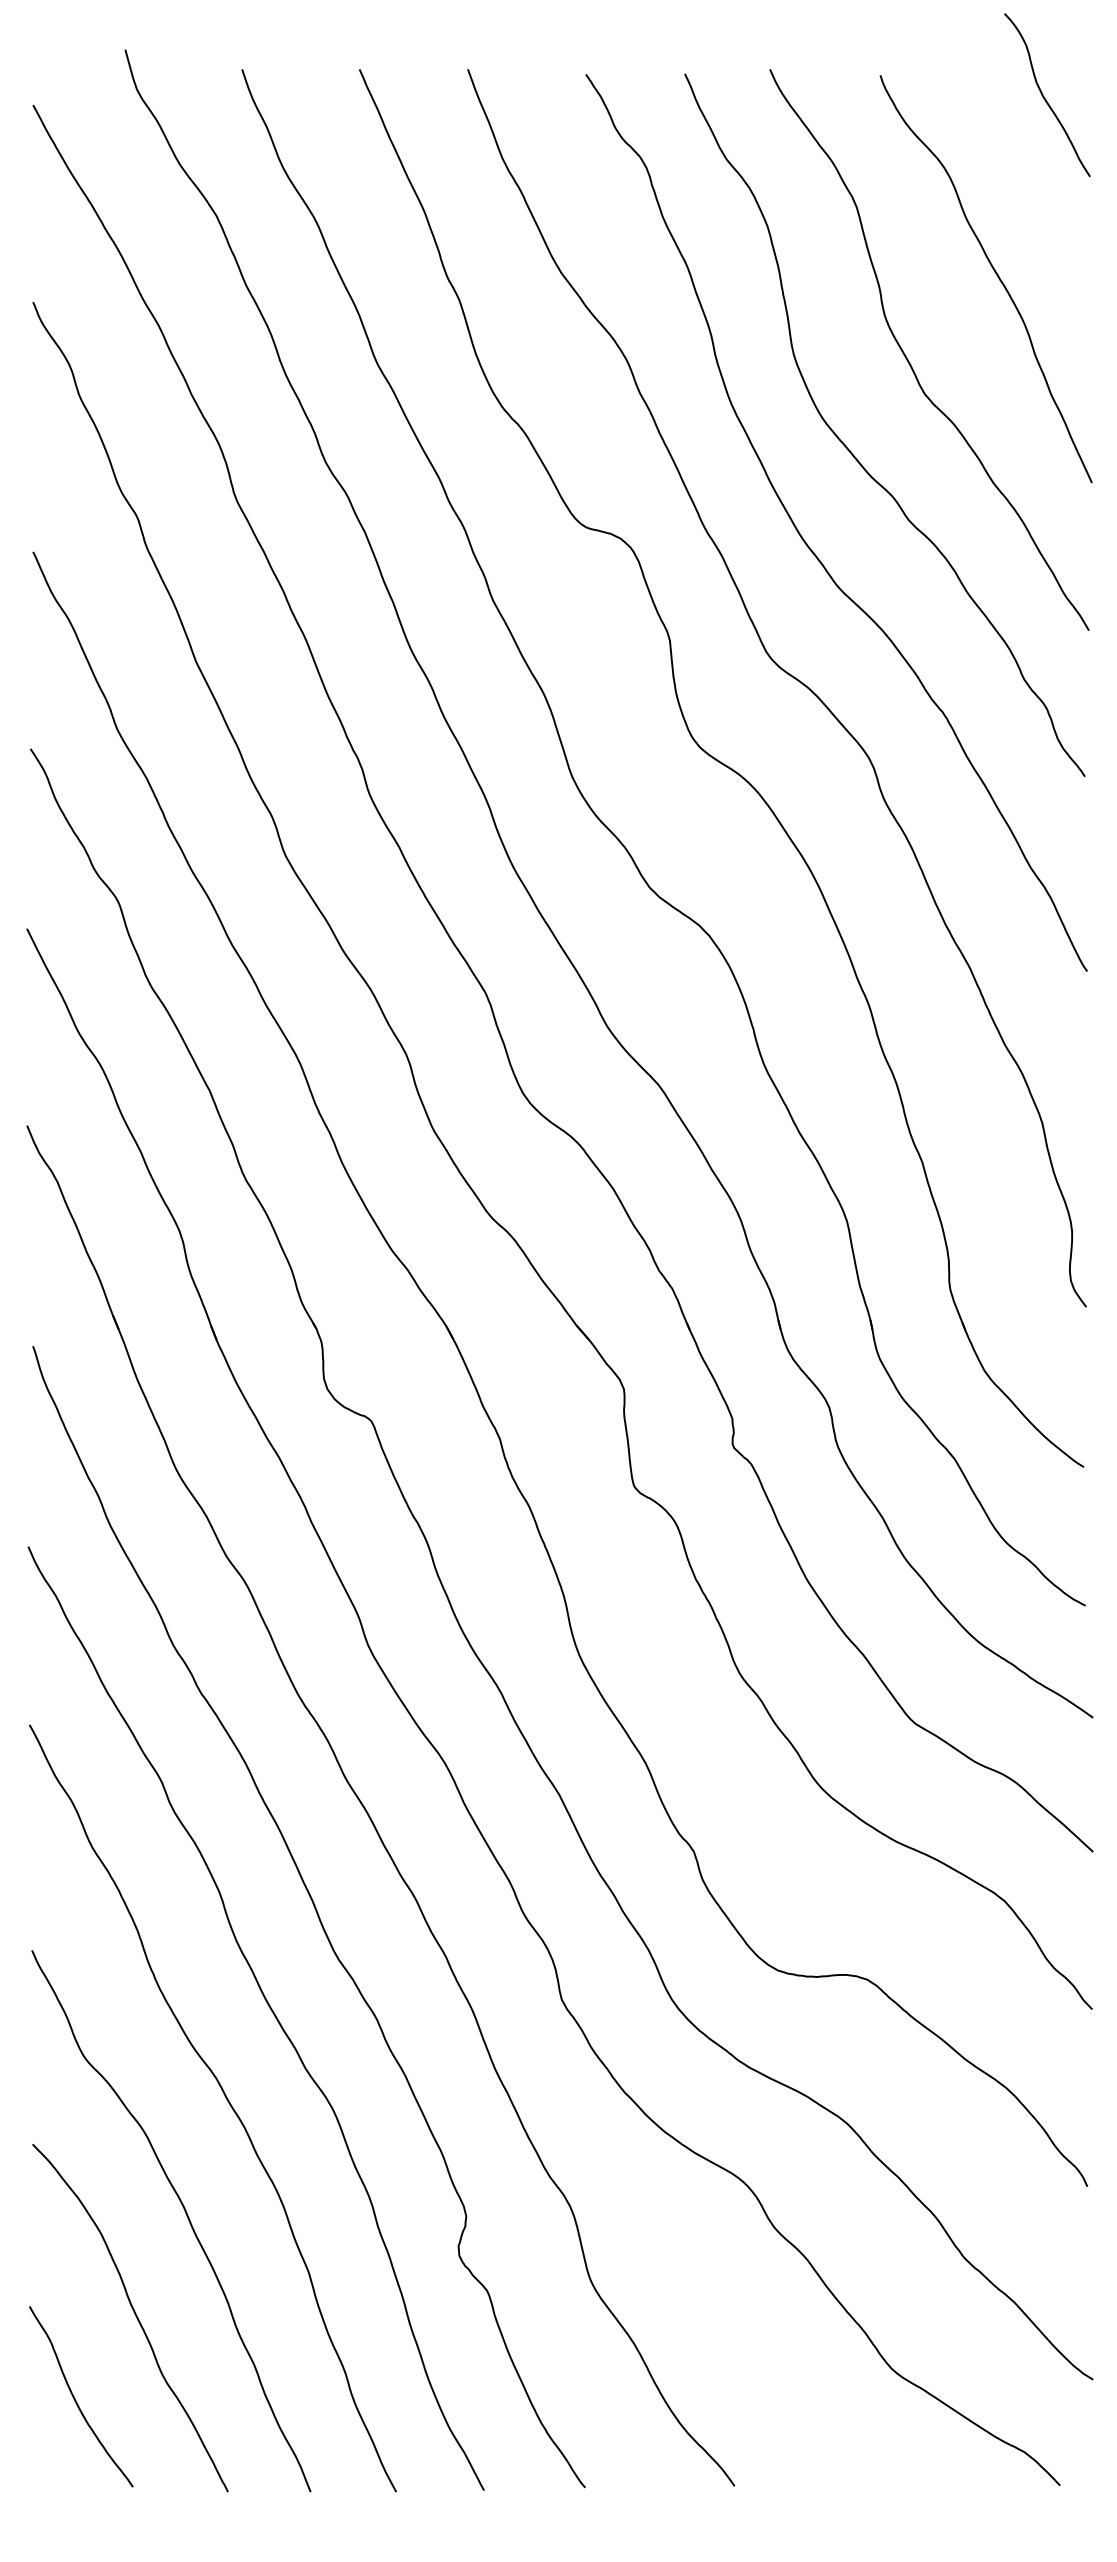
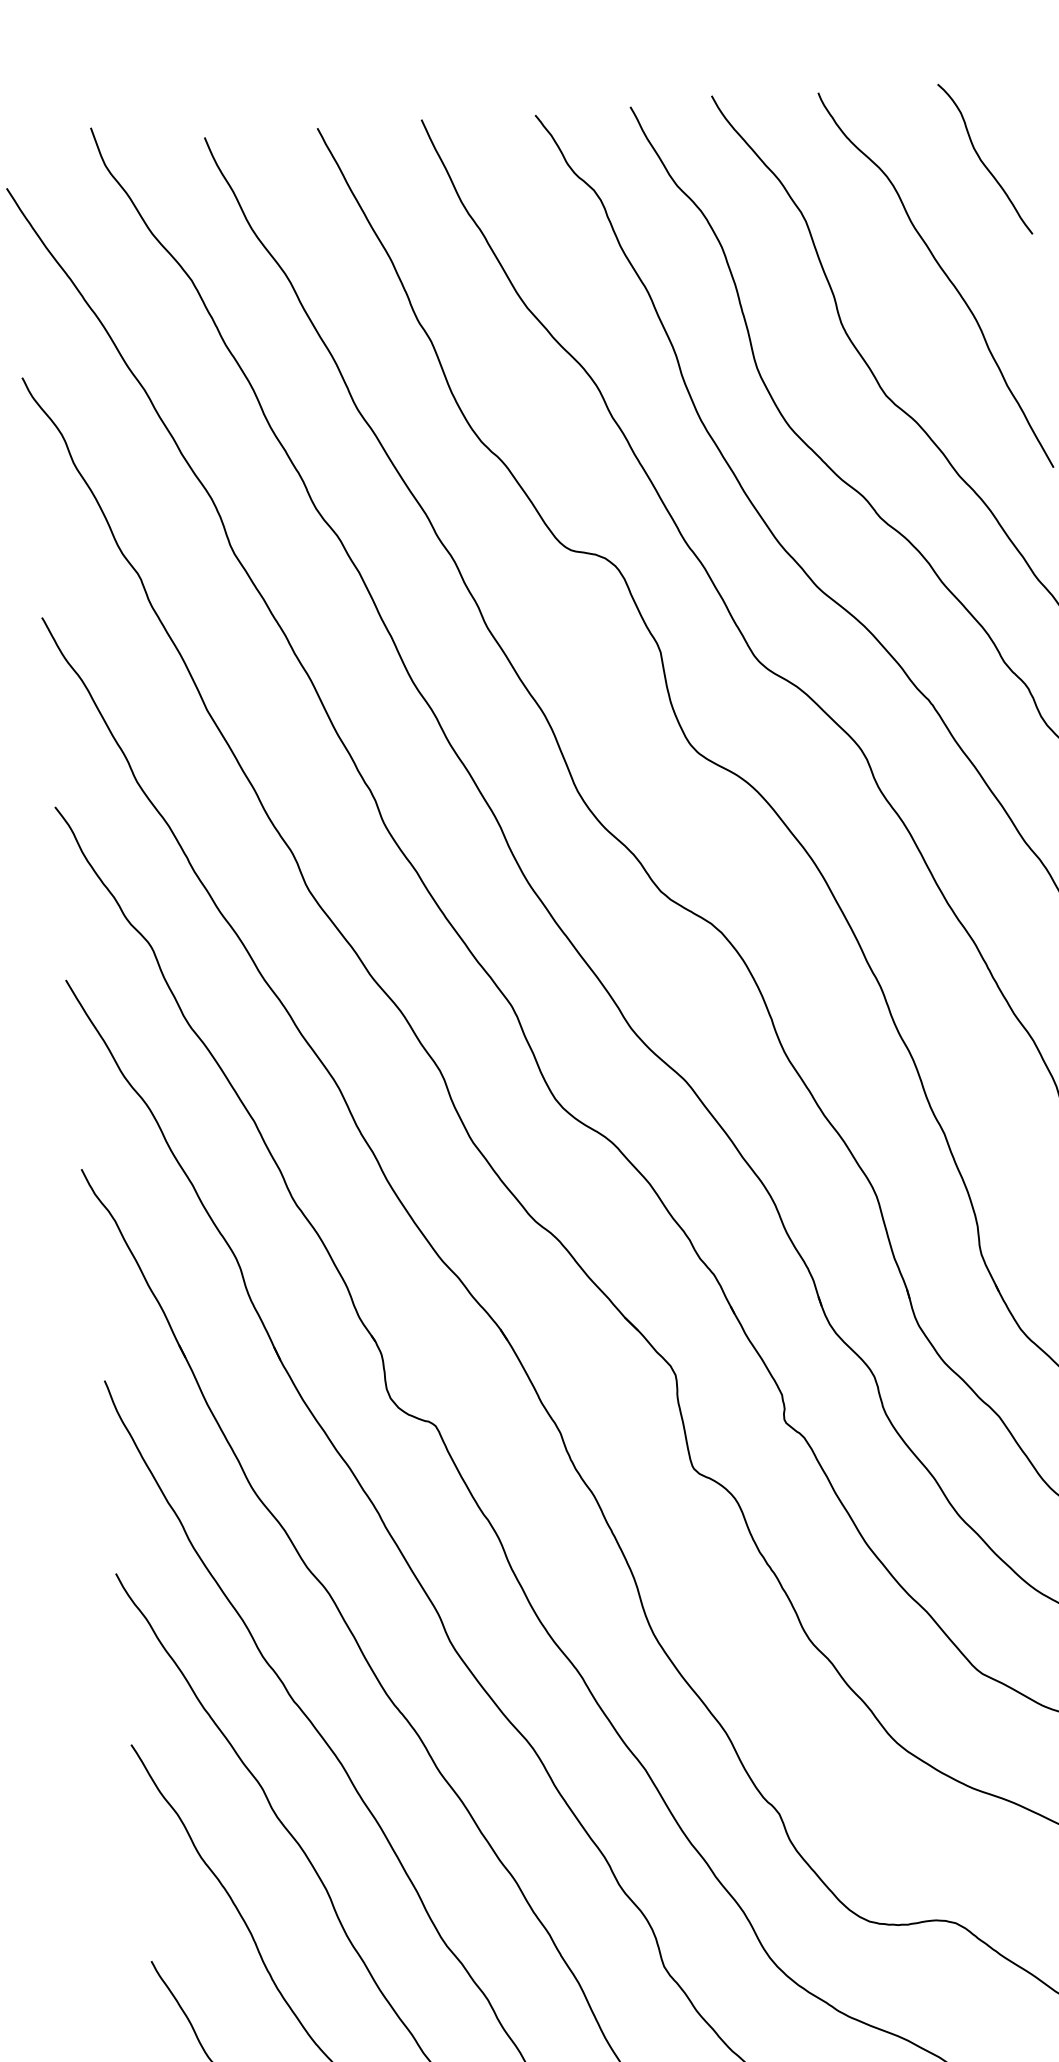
curve: (1044, 96) -> (982, 160), moved

